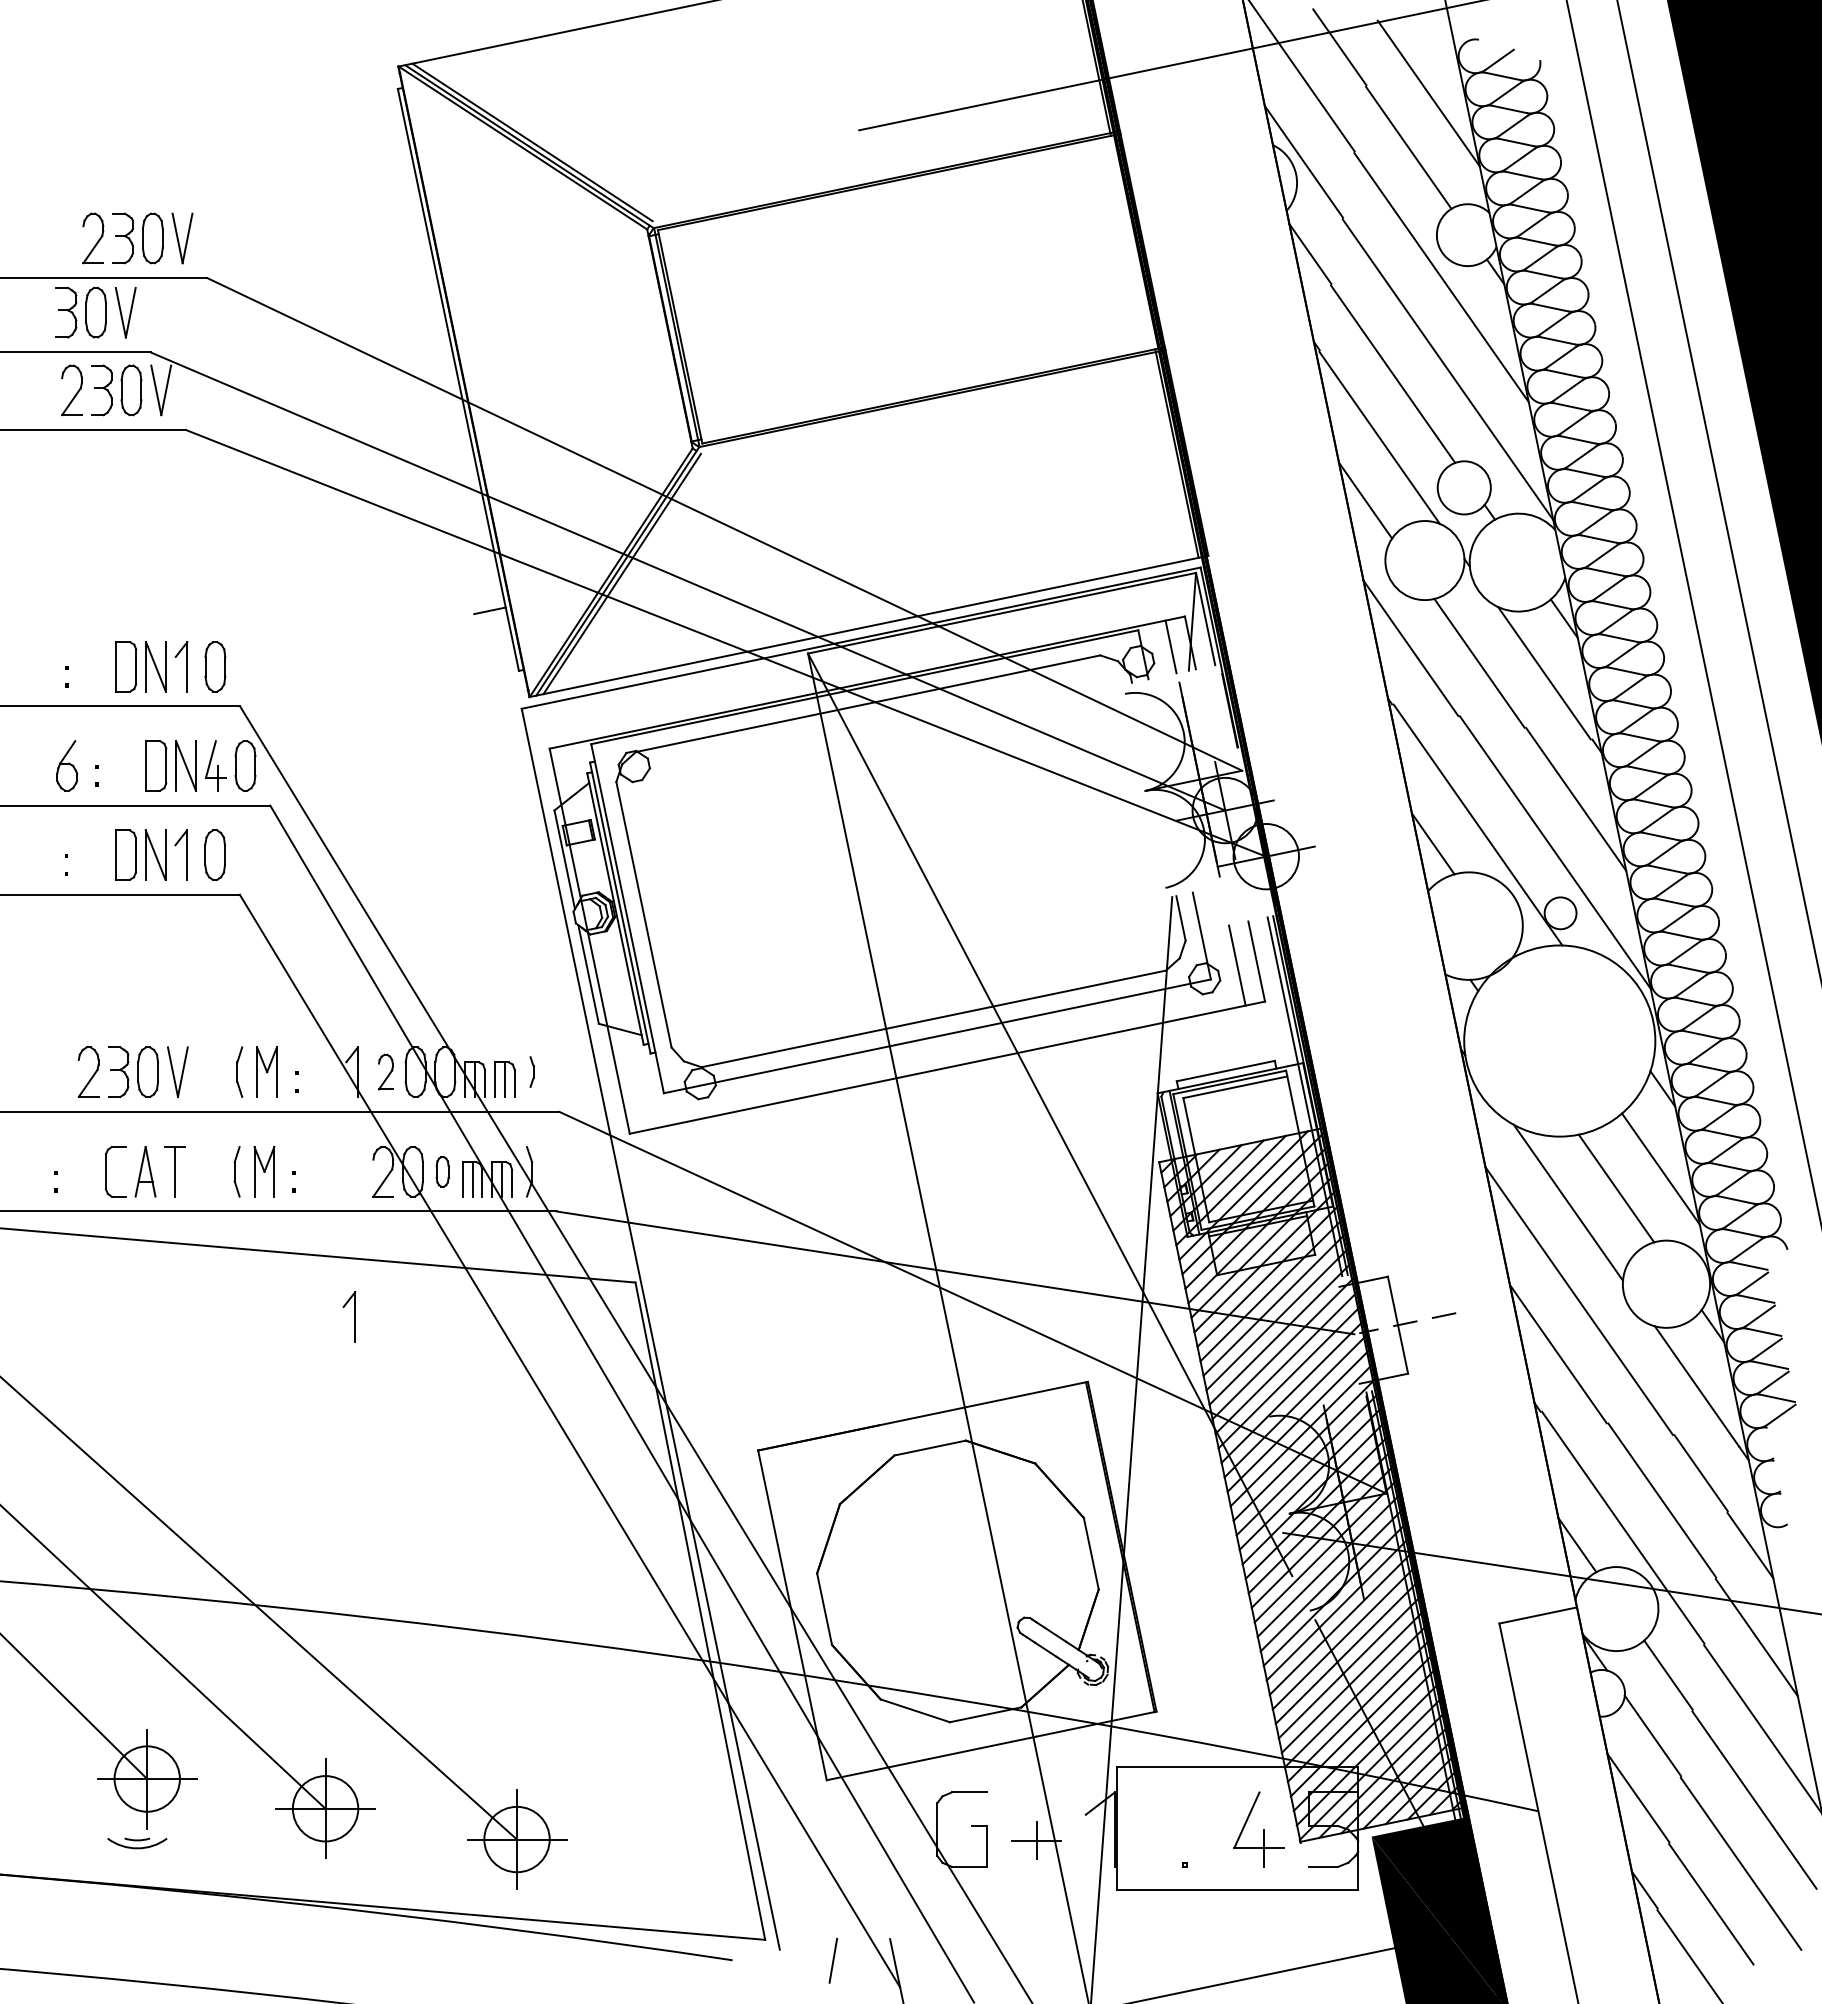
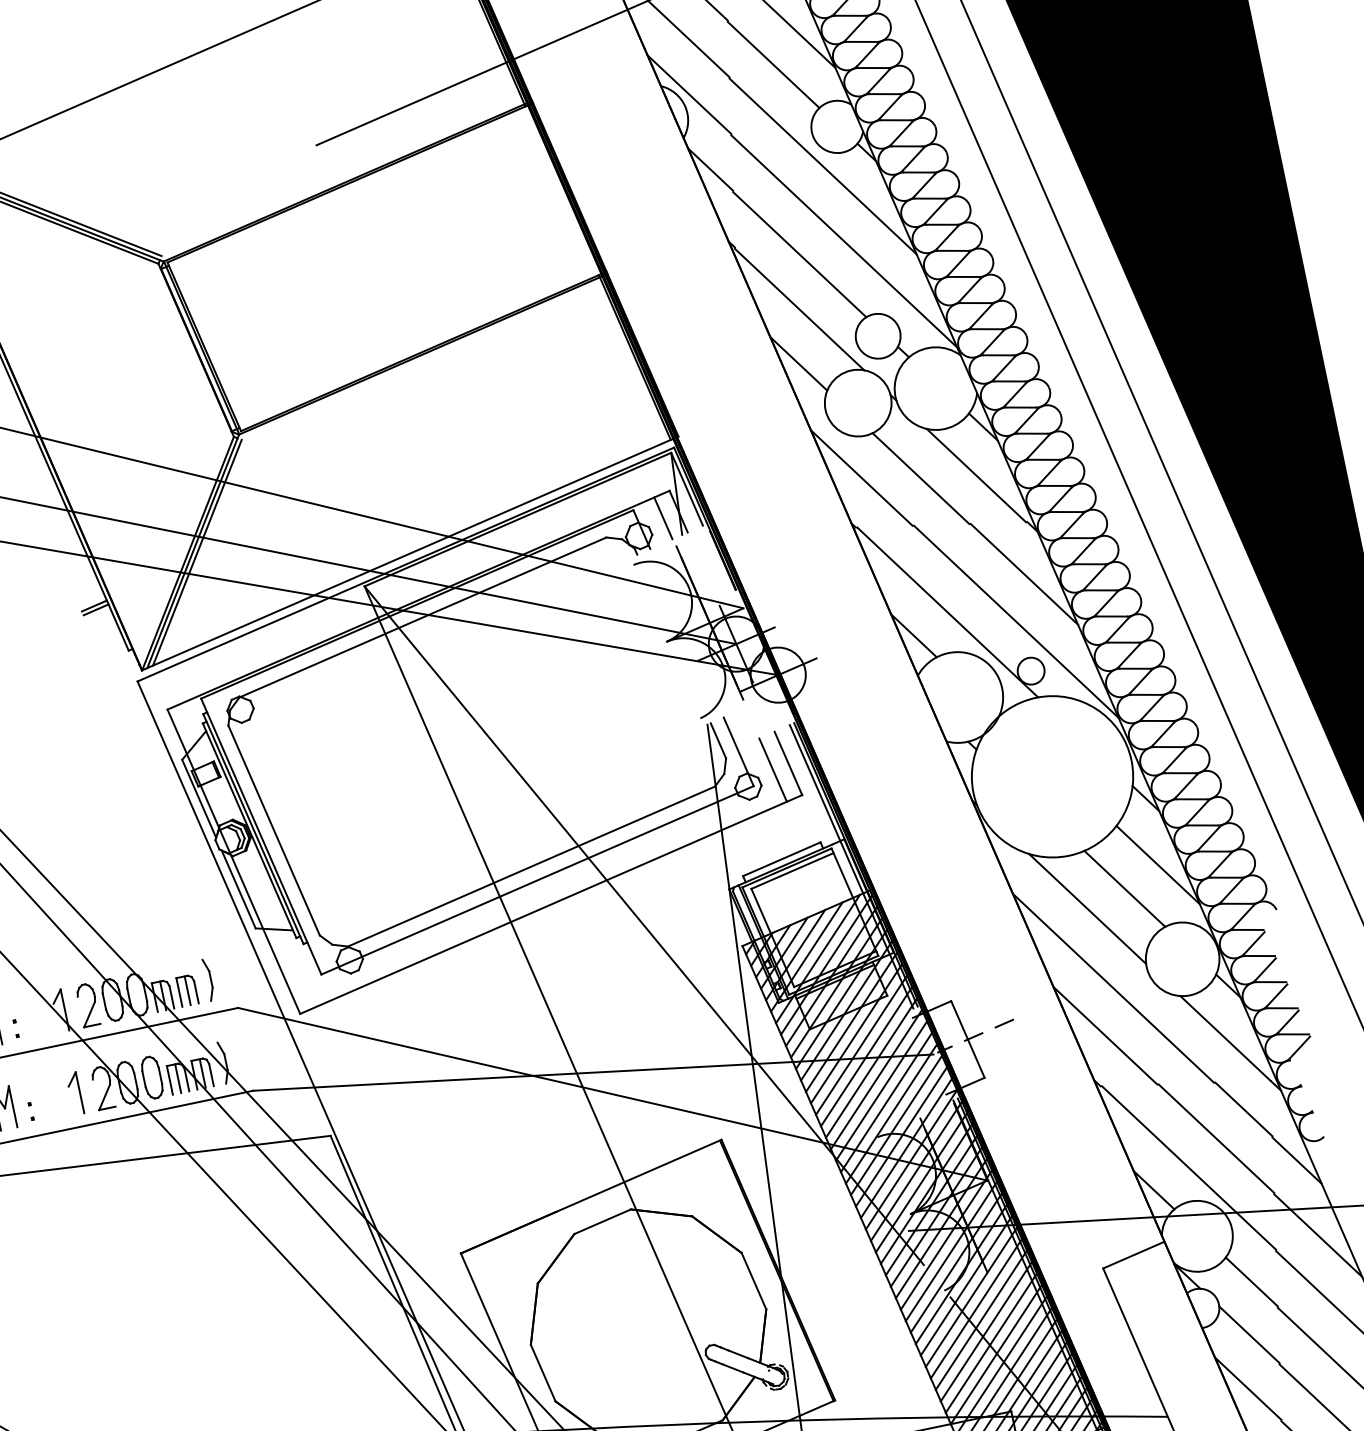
line: (490, 615) -> (95, 609), added
part: (385, 1071) -> (87, 1004), size x1.43
part: (531, 1071) -> (208, 979), size x1.67
part: (442, 1171) -> (151, 1077), size x1.67
part: (349, 1316) -> (75, 1093), moved

